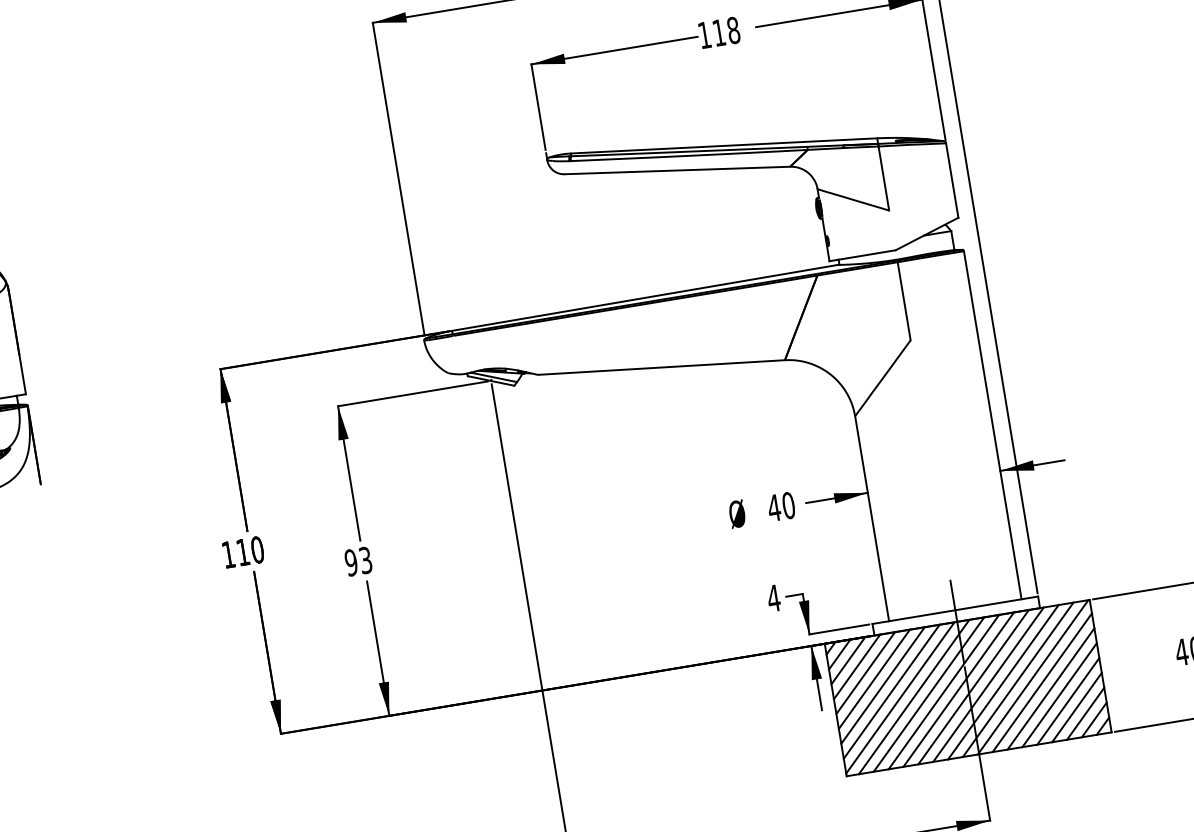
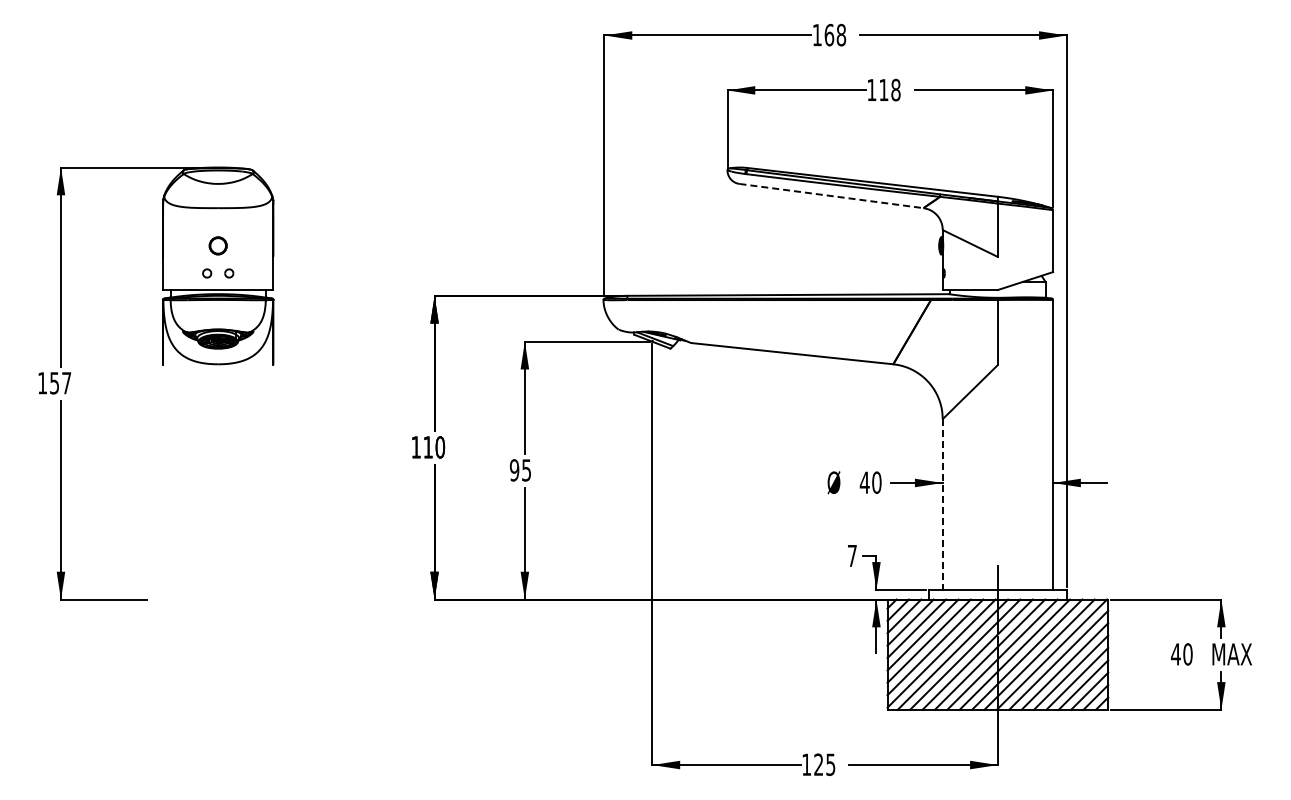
line: (677, 171) -> (831, 196), solid -> dashed
line: (872, 519) -> (942, 505), solid -> dashed
text: (365, 559) -> (526, 469), 93 -> 95
text: (773, 597) -> (852, 555), 4 -> 7

